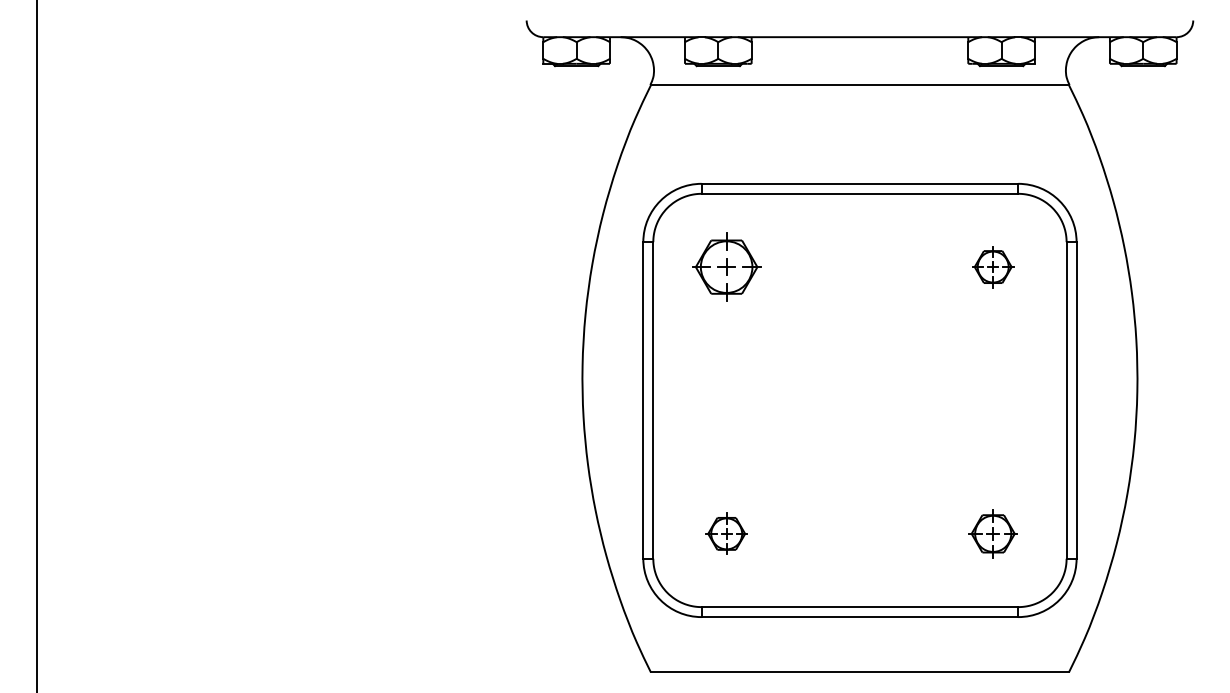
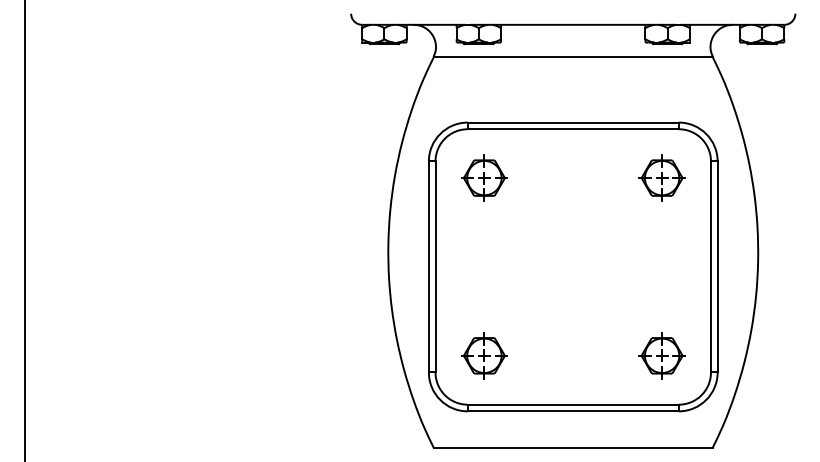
part: (992, 266) -> (661, 177), size x1.67
part: (726, 533) -> (484, 355), size x1.67
part: (992, 533) -> (661, 355), size x1.43

